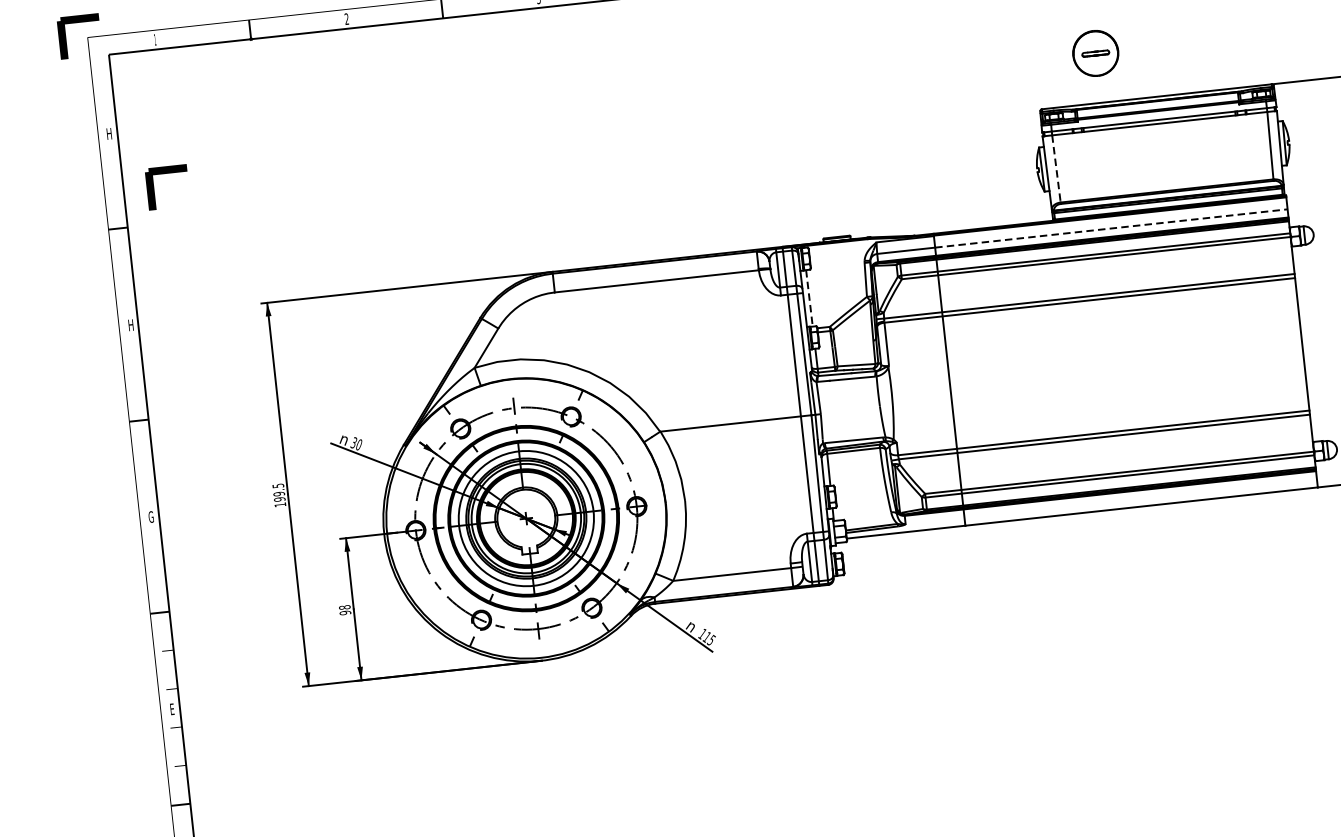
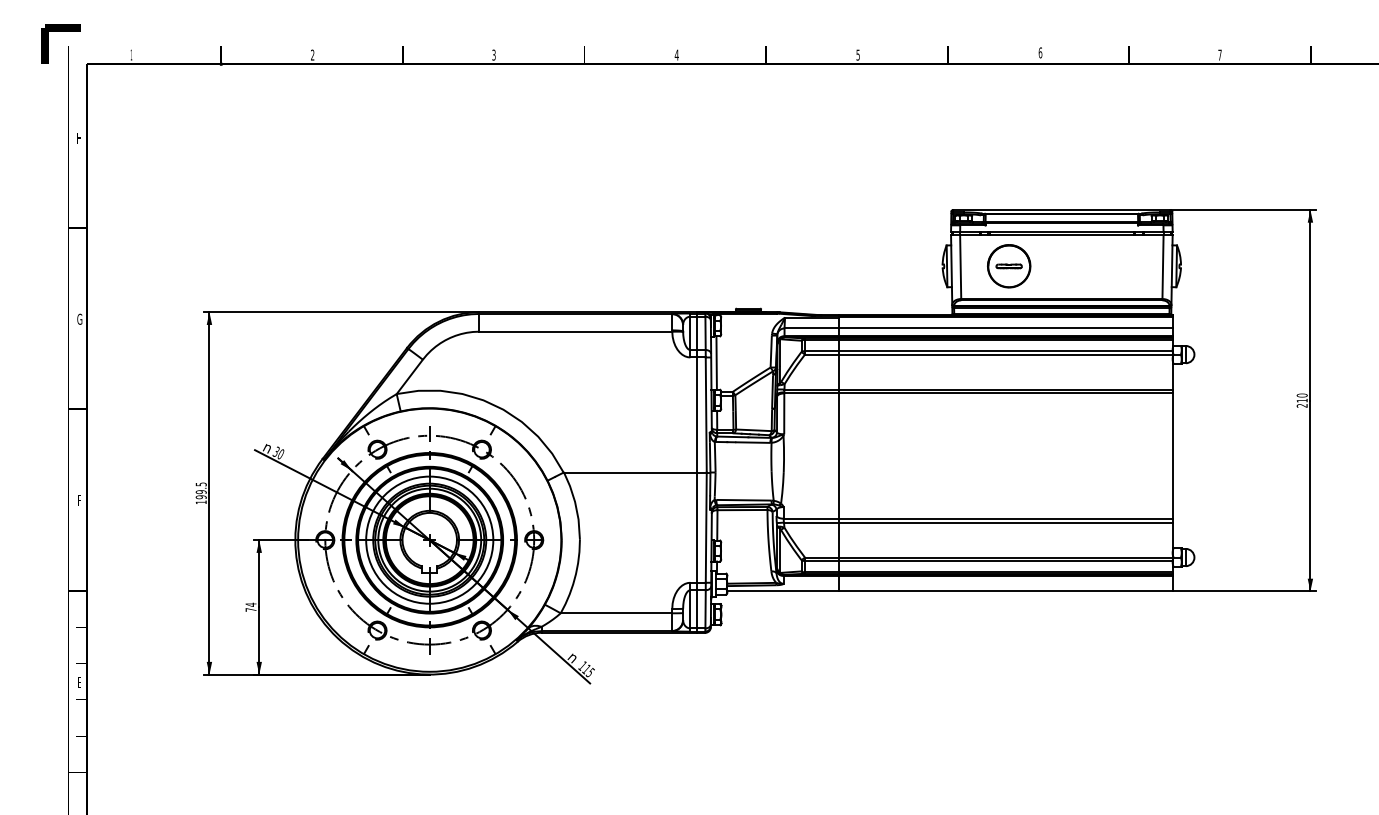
part: (1096, 53) -> (1009, 266), moved
line: (1056, 169) -> (960, 267), dashed -> solid
part: (165, 174) -> (127, 181), removed
line: (1110, 228) -> (1005, 328), dashed -> solid
line: (809, 298) -> (716, 363), dashed -> solid
text: (130, 324) -> (79, 318), H -> G
text: (151, 516) -> (79, 500), G -> F
text: (344, 609) -> (250, 606), 98 -> 74

